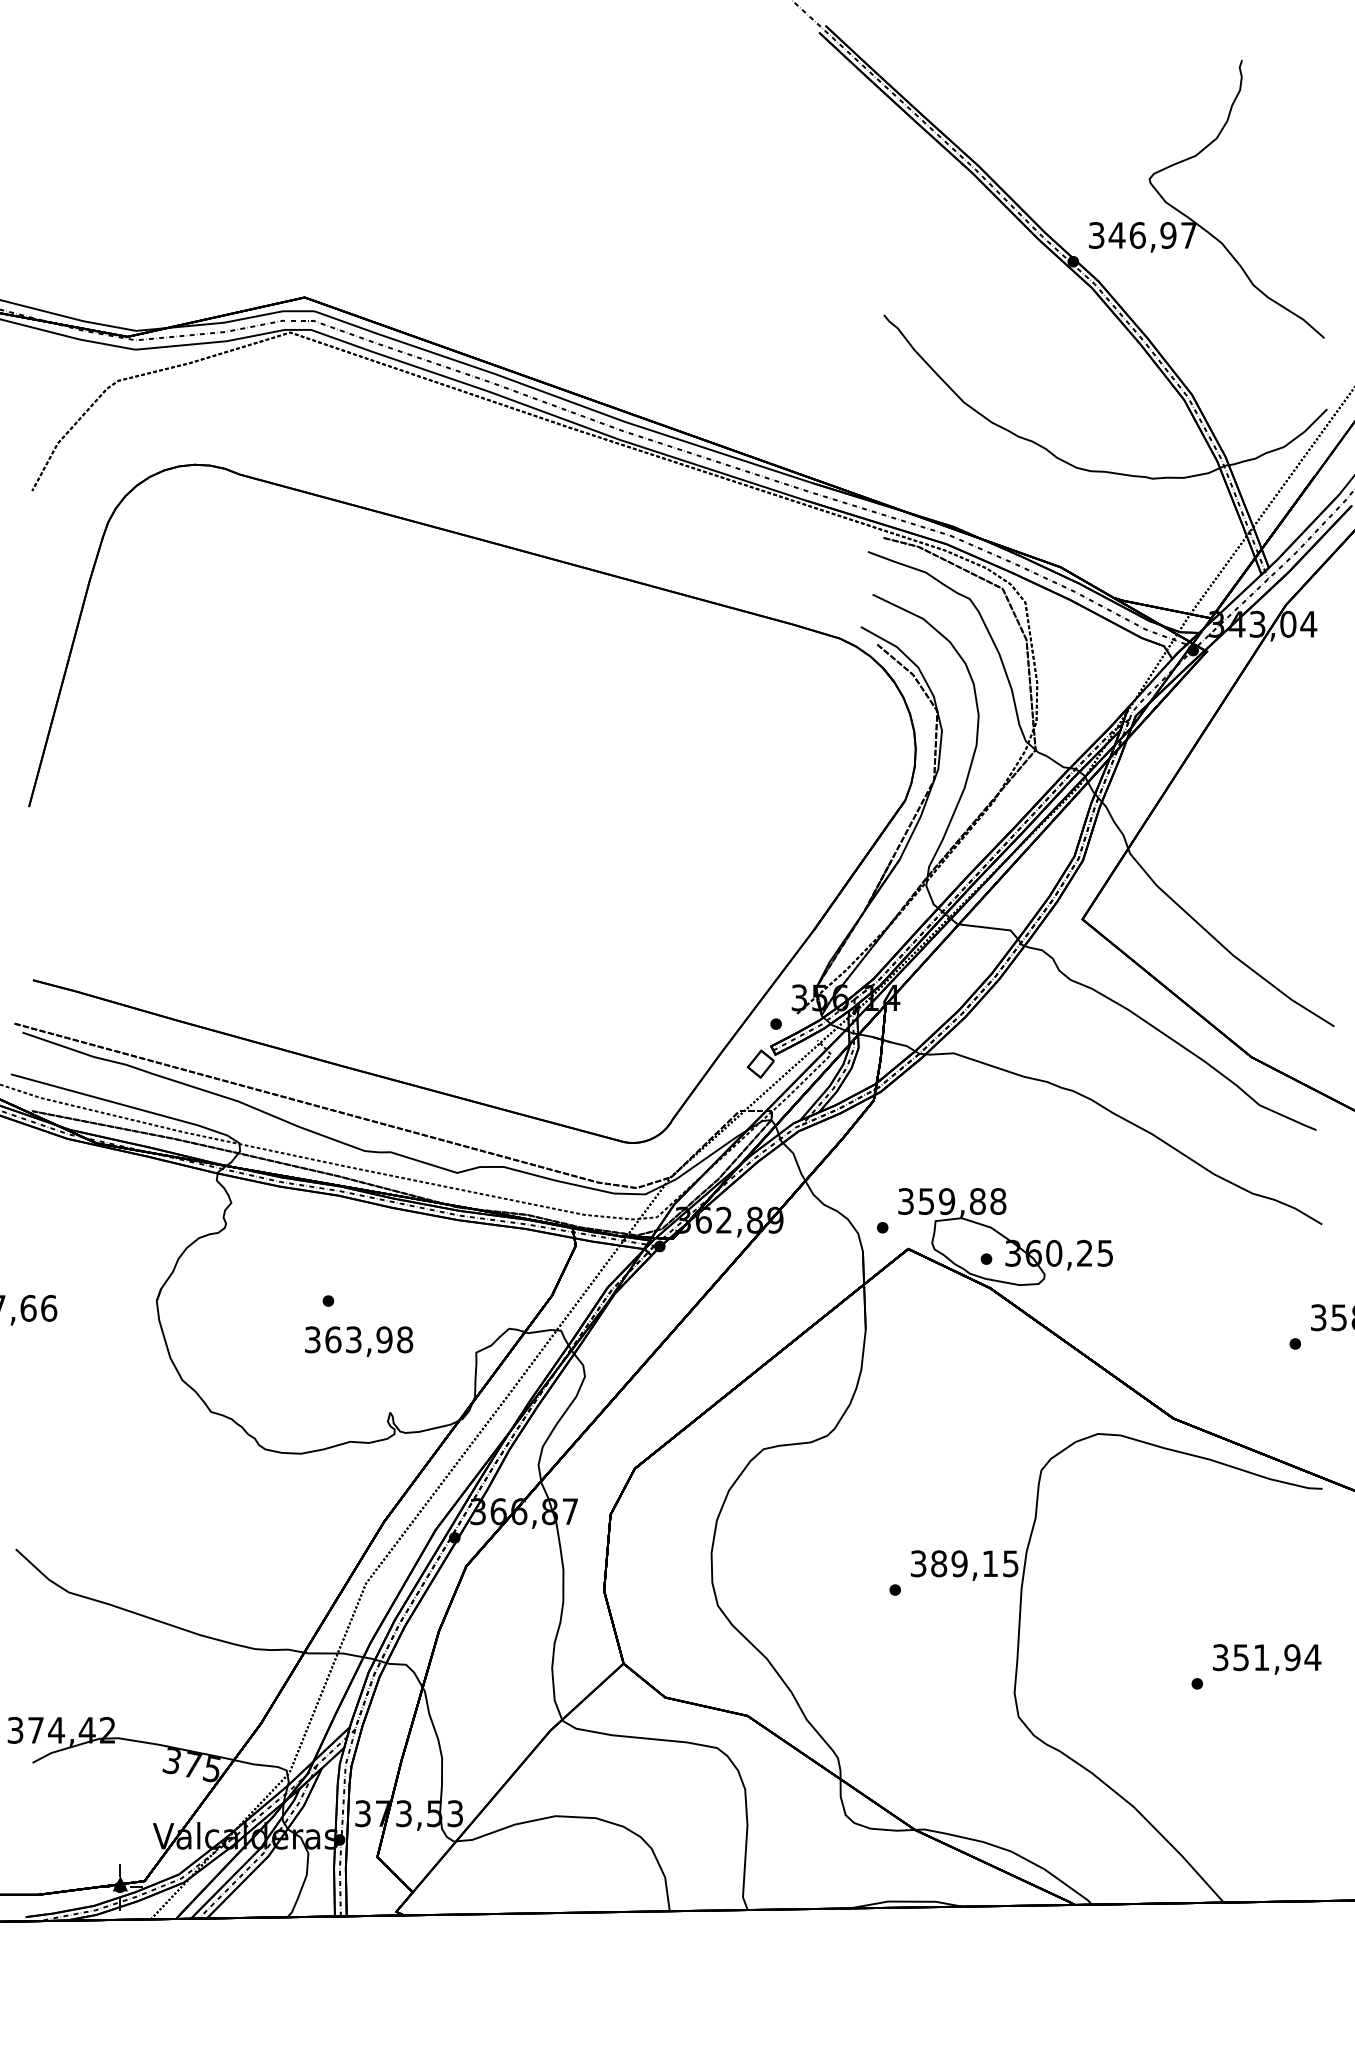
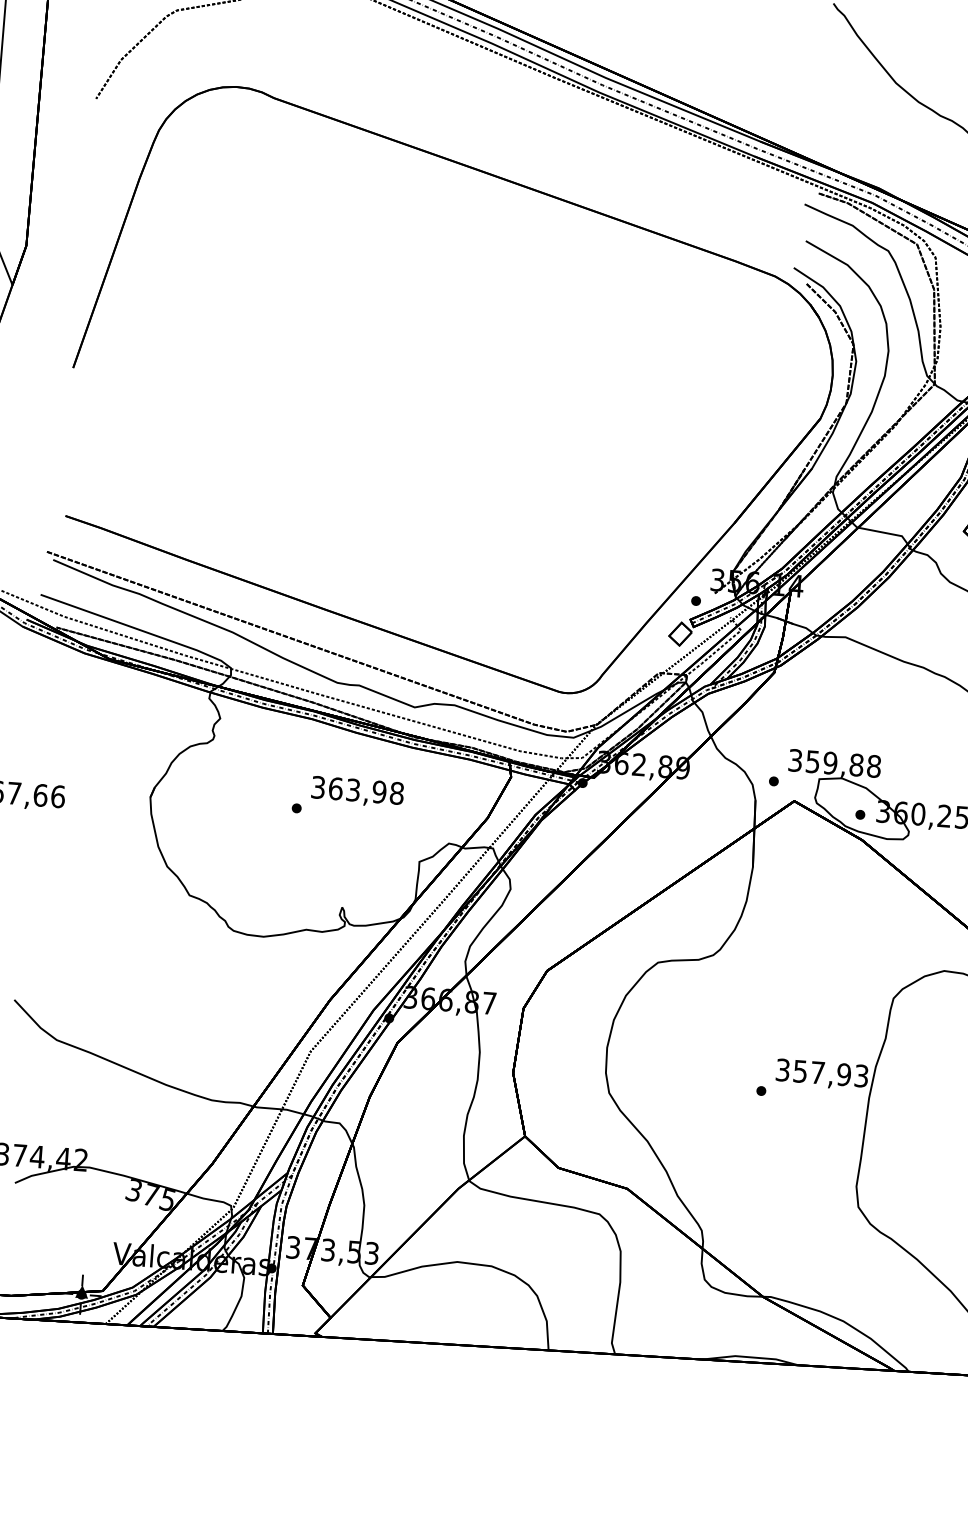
text: (359, 1341) -> (358, 791), moved
text: (974, 1563) -> (830, 1073), 389,15 -> 357,93

